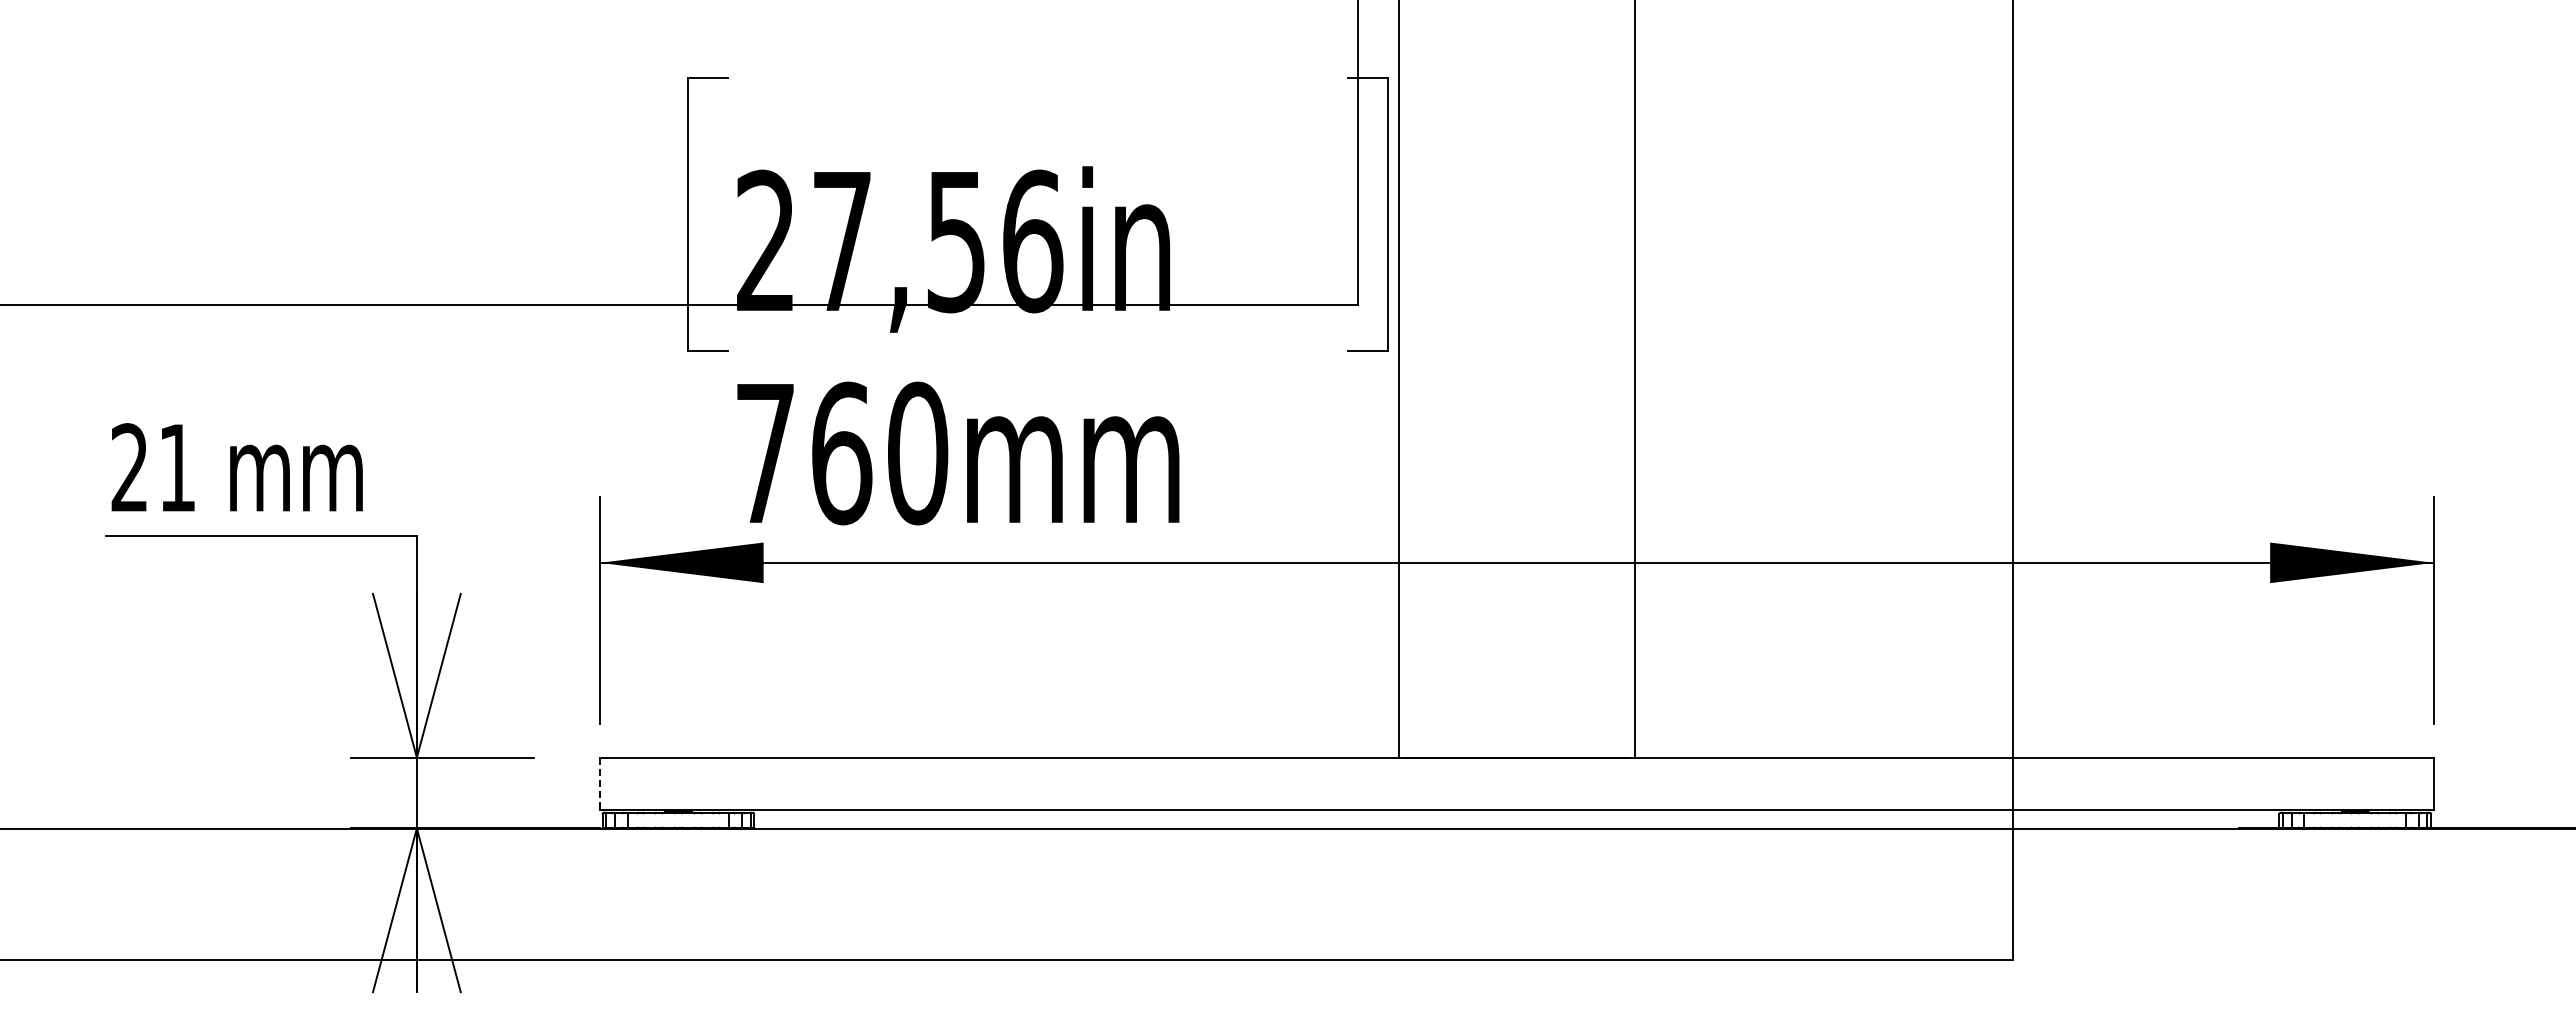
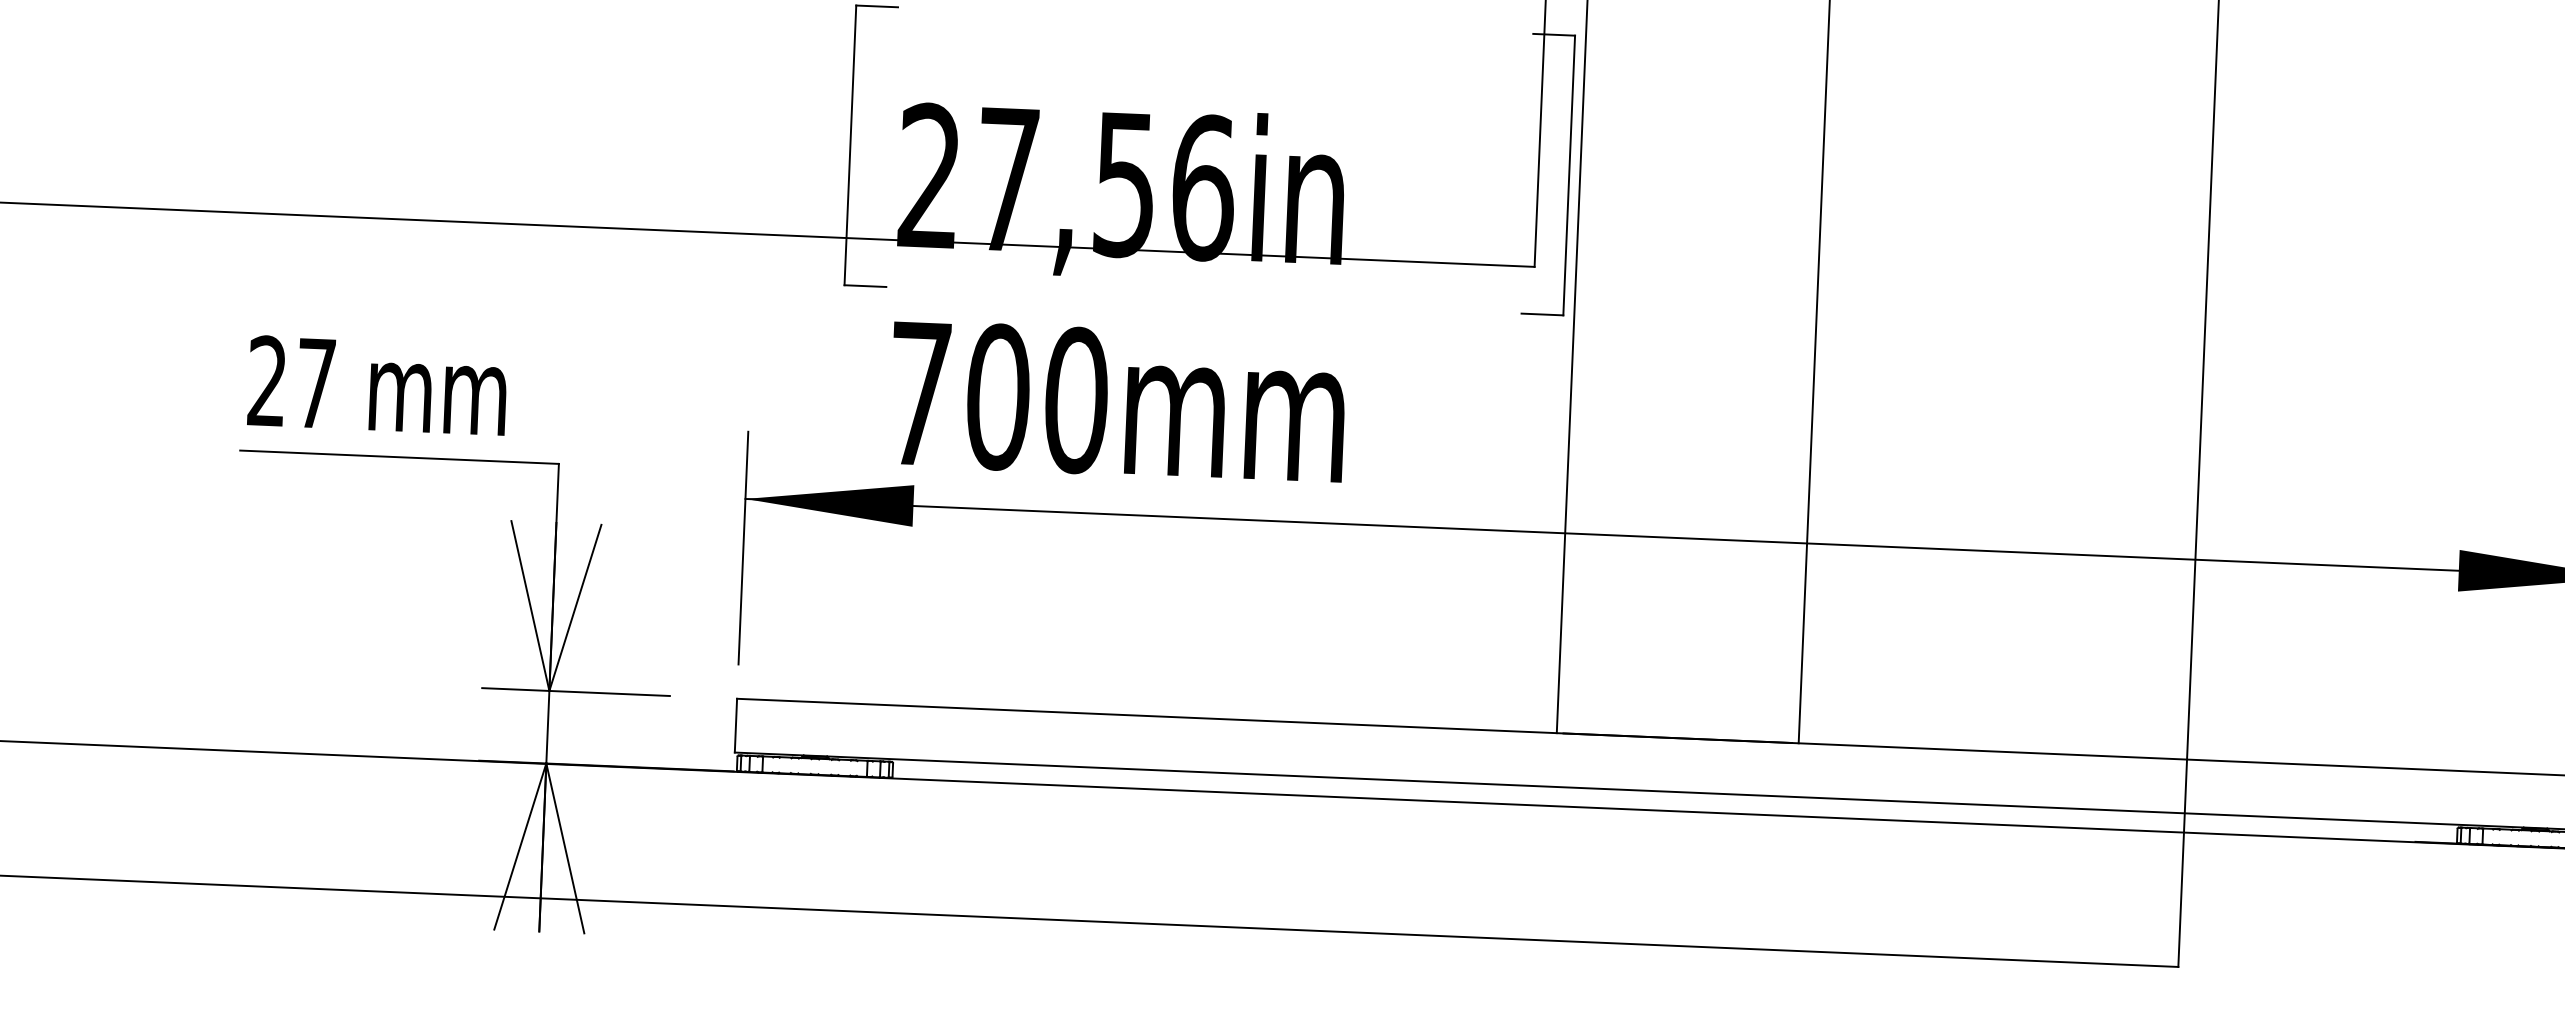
text: (841, 453) -> (998, 397), 760mm -> 700mm
text: (177, 467) -> (316, 383), 21 -> 27
line: (599, 784) -> (735, 726), dashed -> solid

